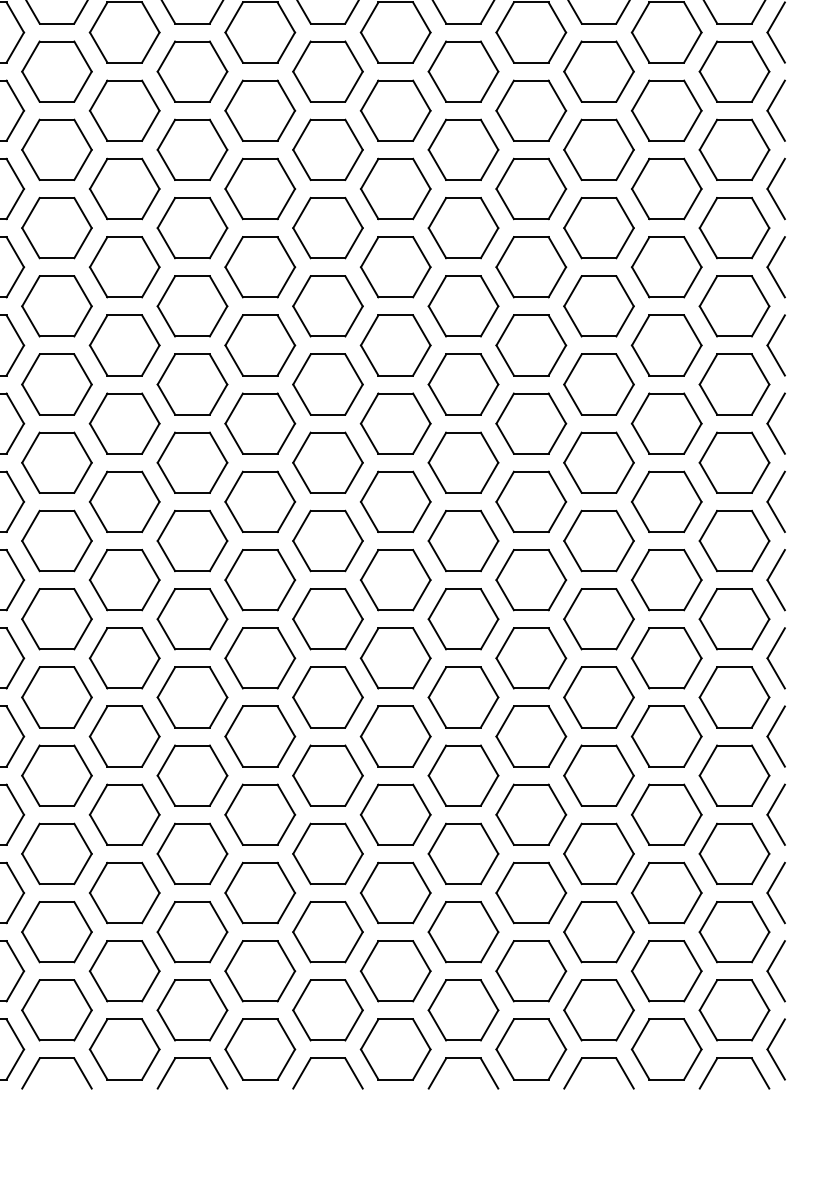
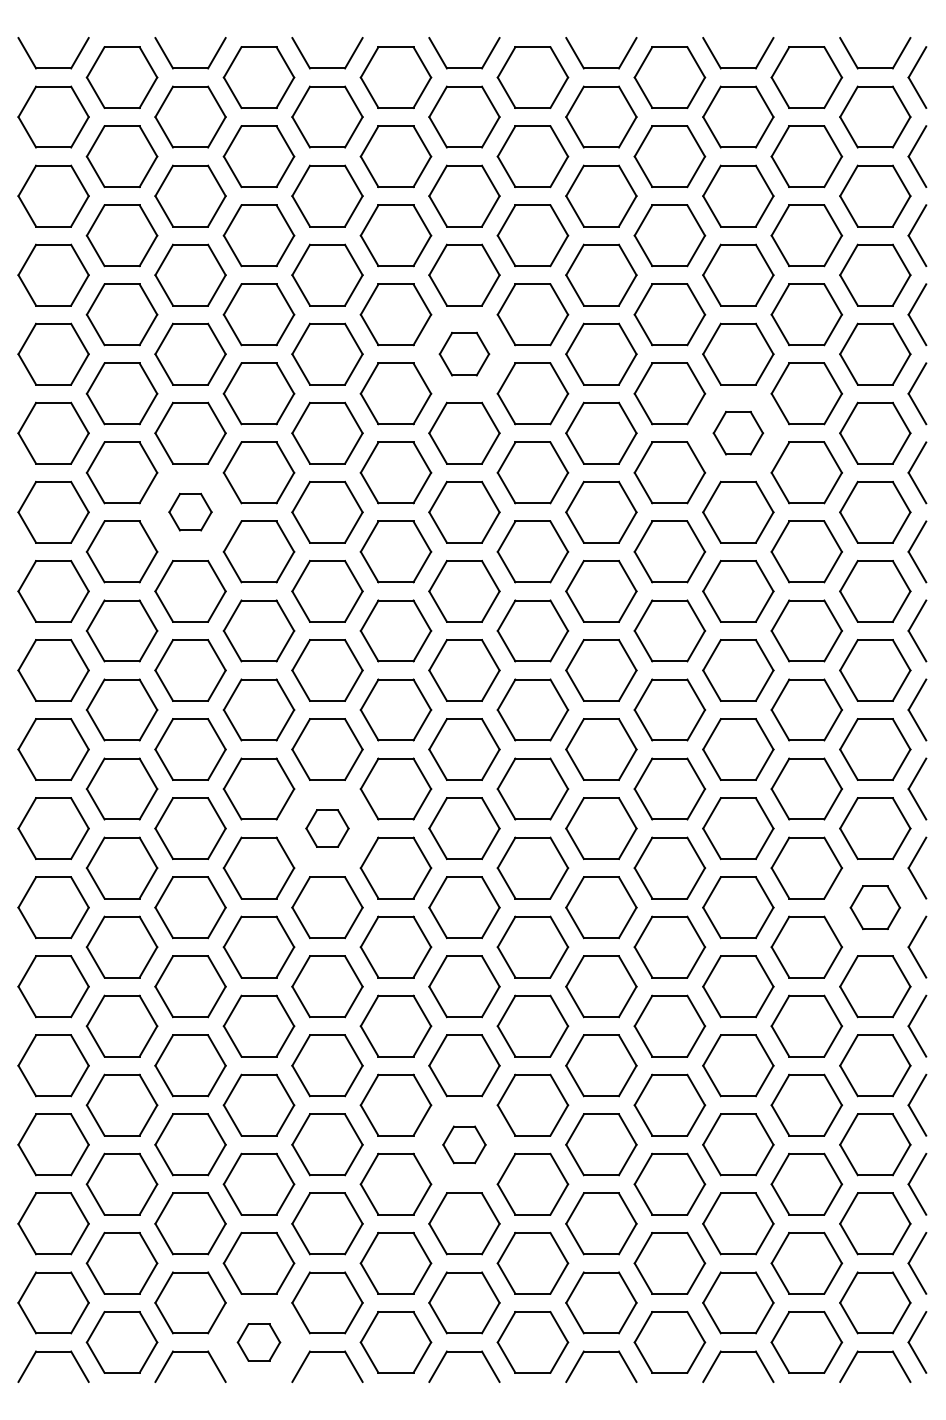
part: (328, 70) -> (464, 353), size x0.7
part: (599, 149) -> (738, 432), size x0.7
part: (56, 227) -> (190, 511), size x0.6
part: (192, 540) -> (327, 828), size x0.6
part: (734, 619) -> (875, 907), size x0.7
part: (328, 853) -> (464, 1144), size x0.6
part: (124, 1049) -> (258, 1342), size x0.6

